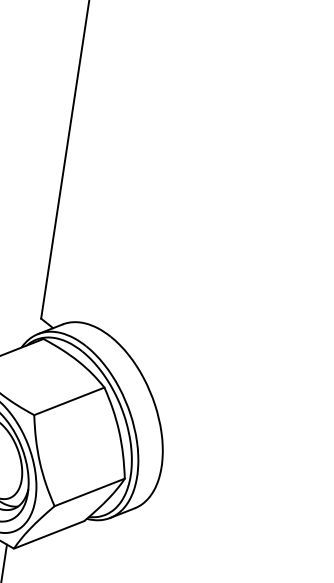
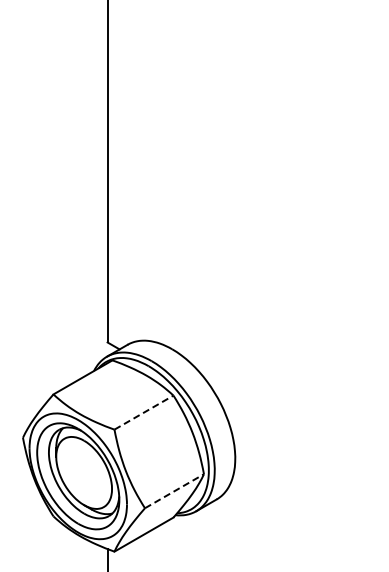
line: (69, 401) -> (144, 412), solid -> dashed
line: (89, 491) -> (174, 490), solid -> dashed

